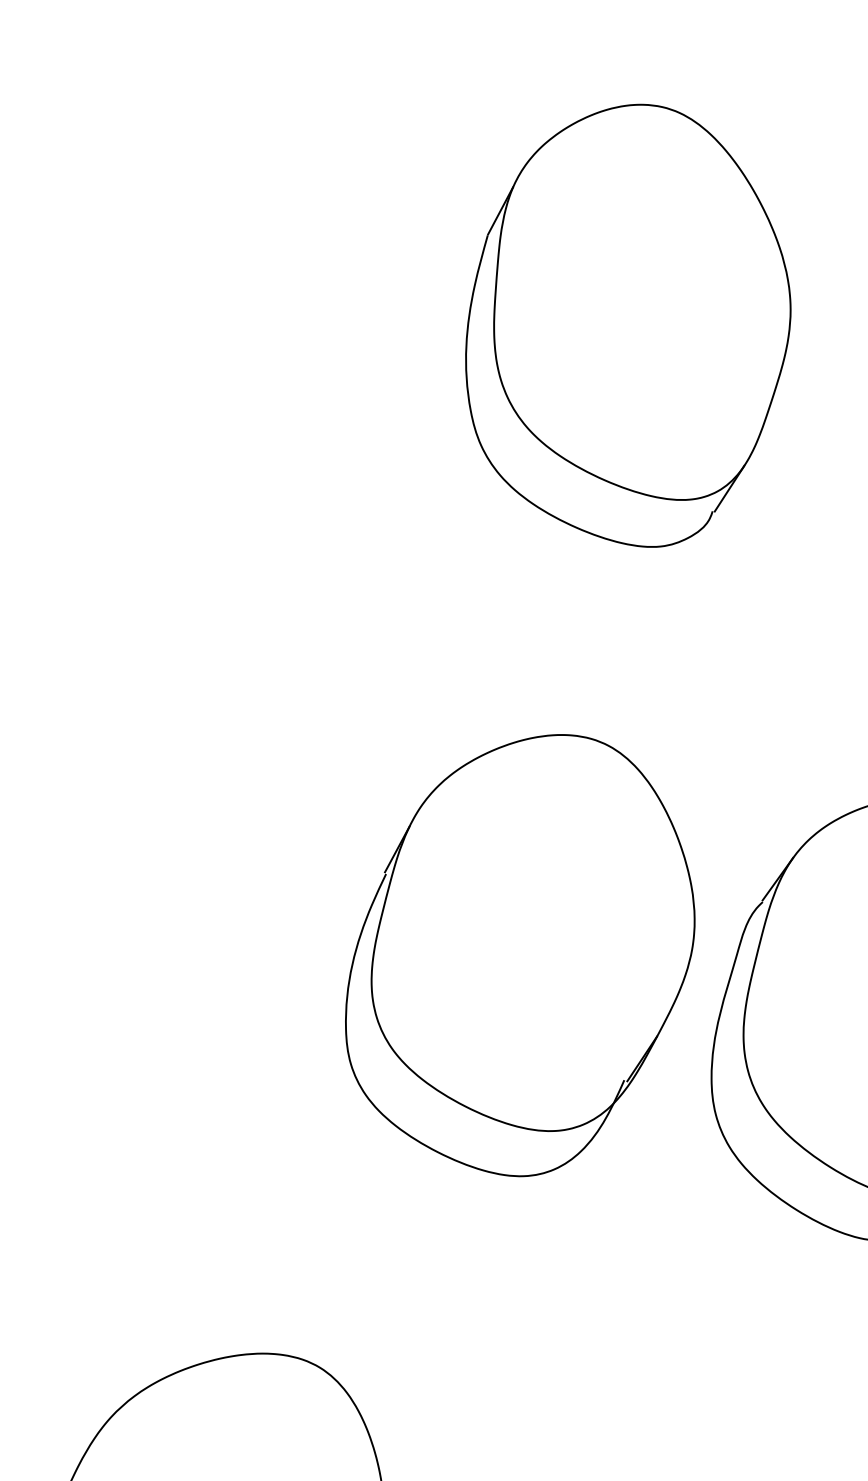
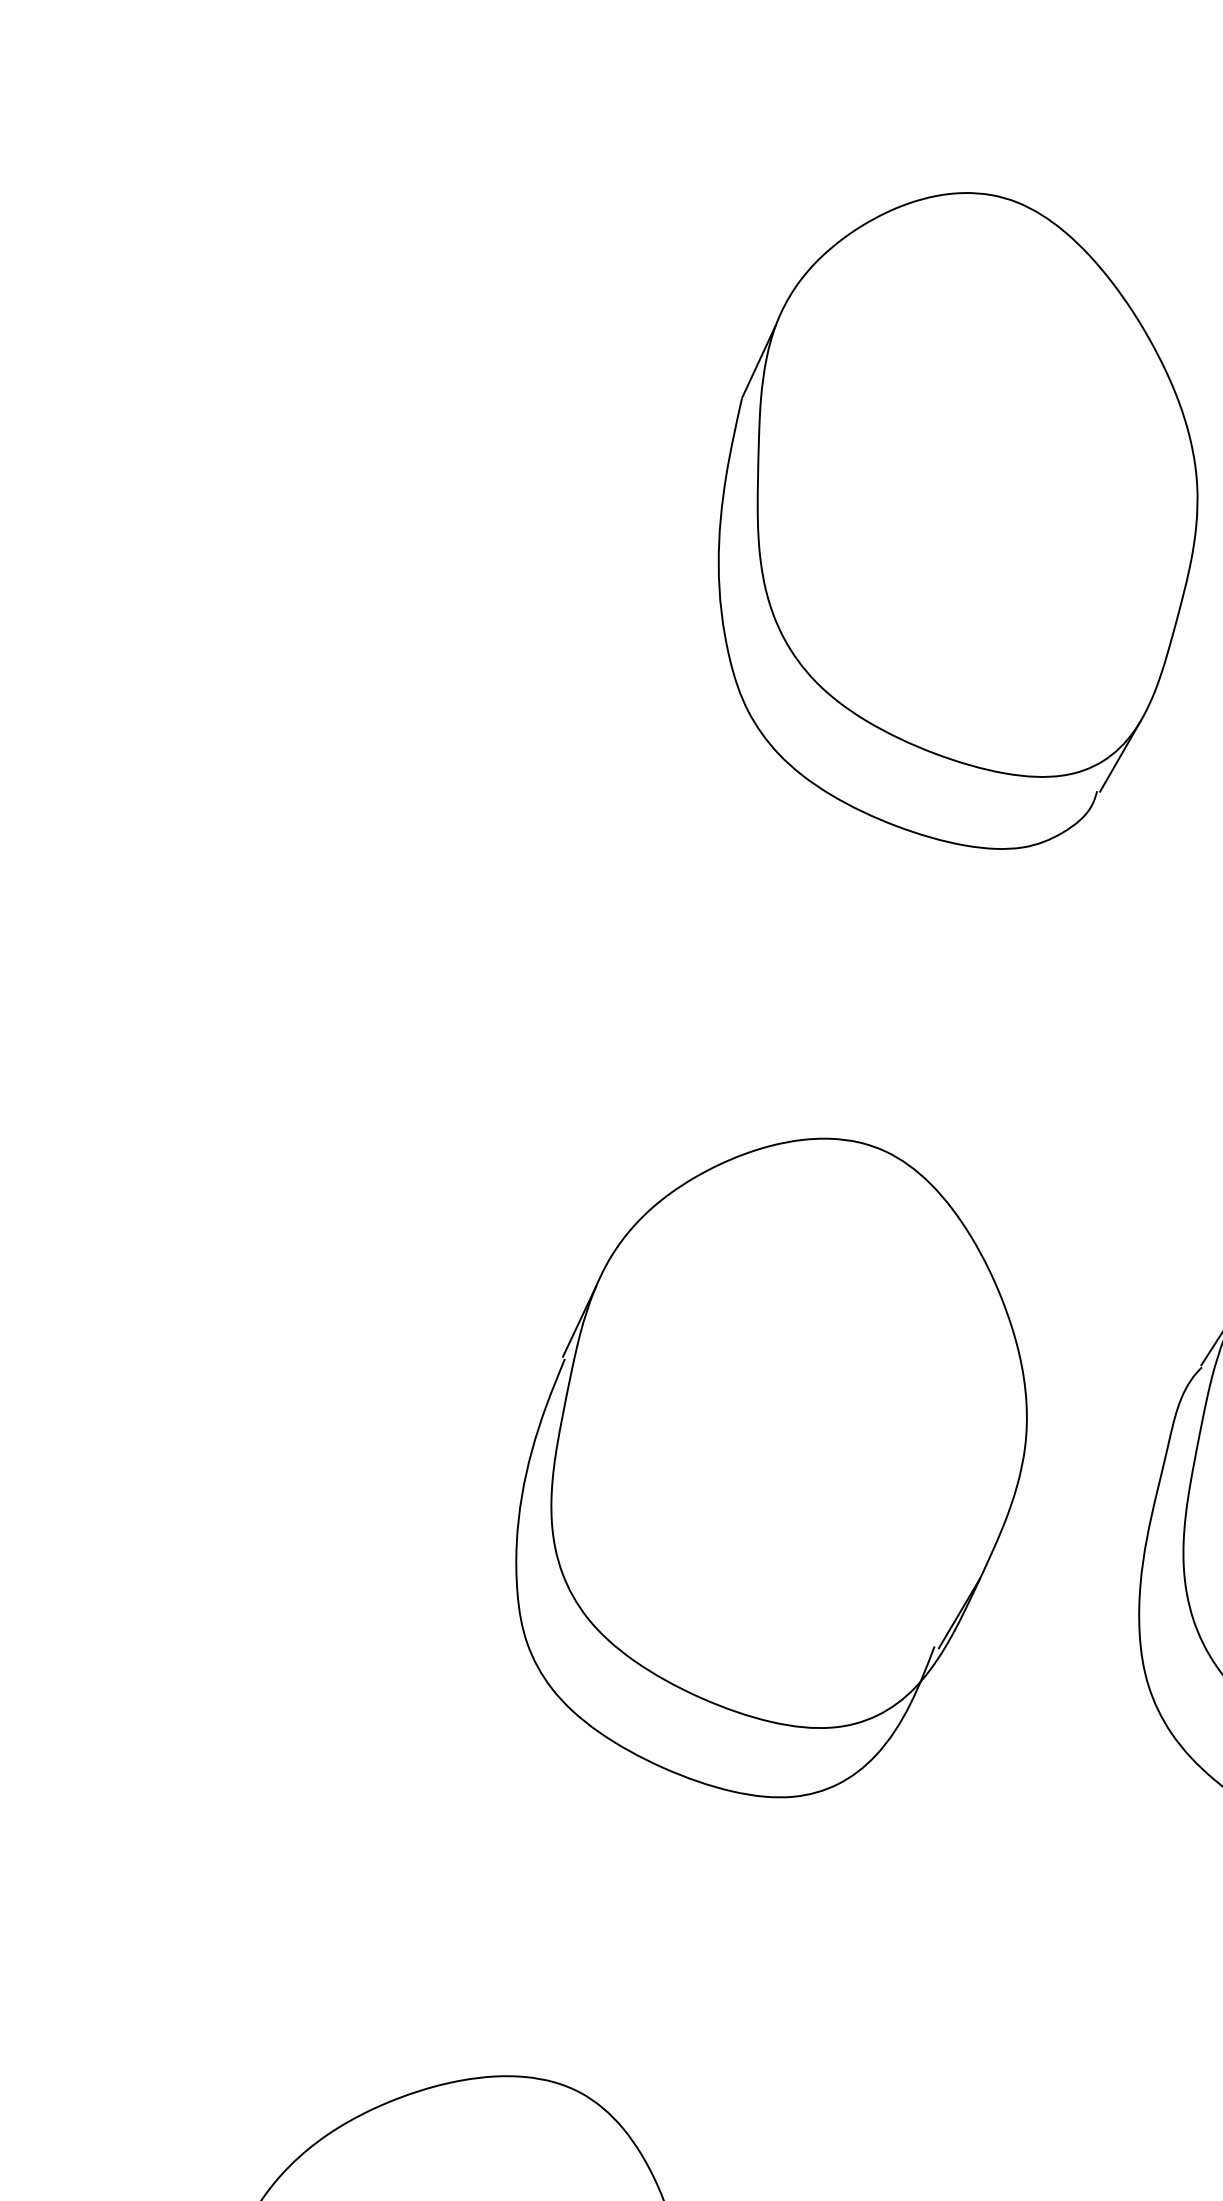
part: (520, 955) -> (770, 1469), moved

